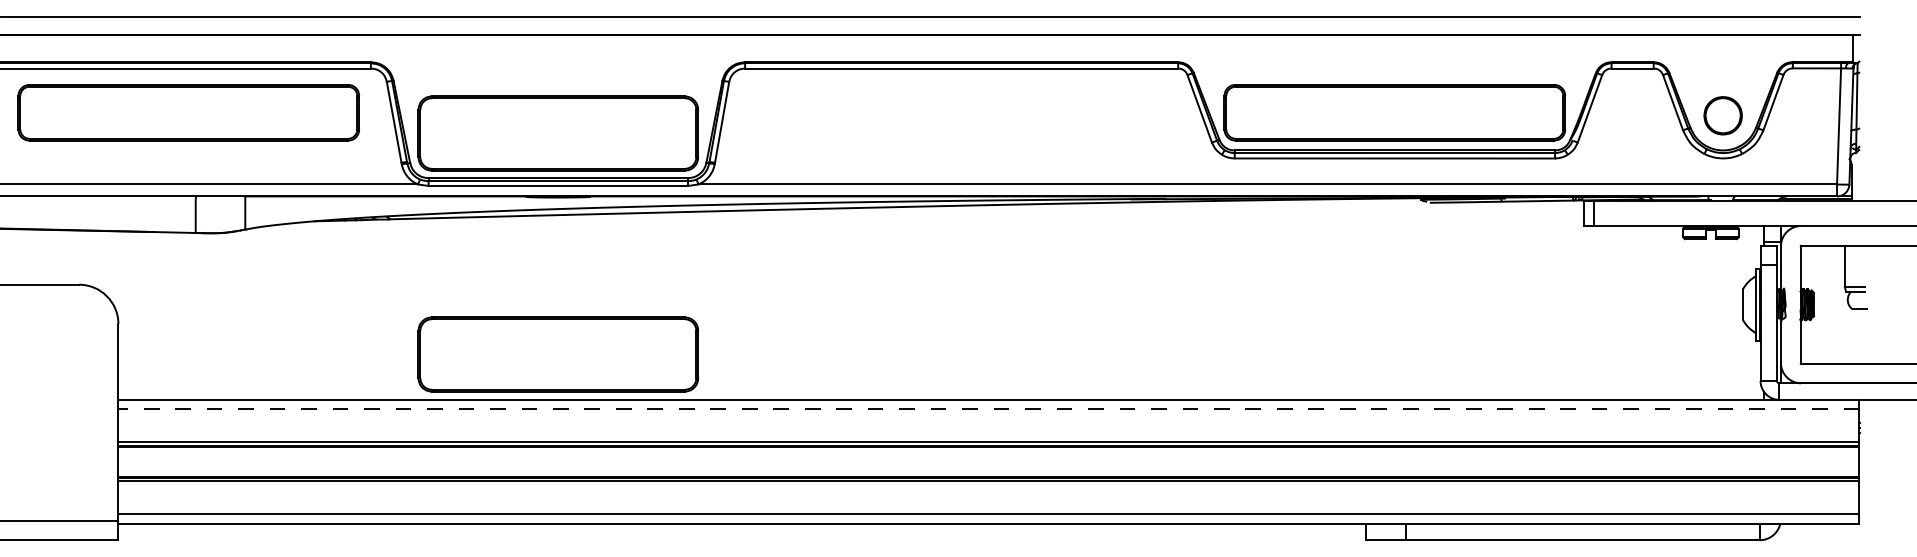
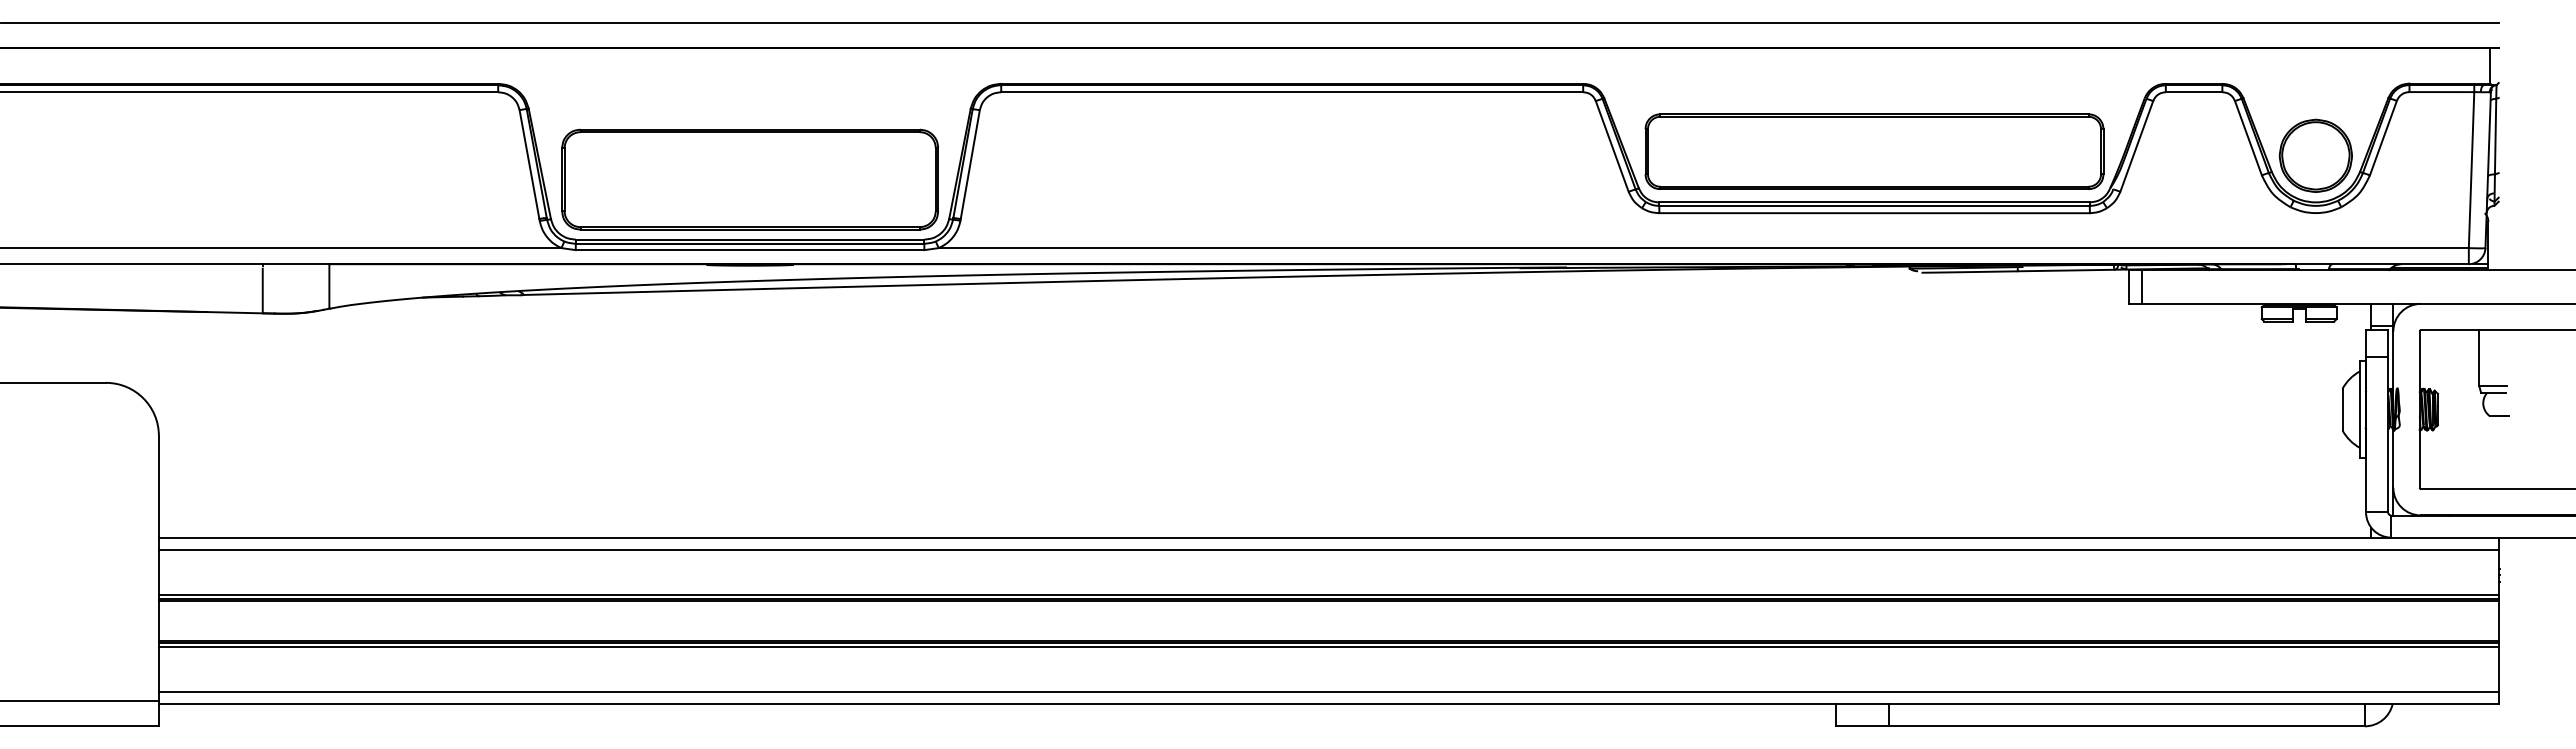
part: (188, 112) -> (253, 151), removed
part: (1722, 115) -> (2315, 155), size x1.43
part: (557, 354) -> (749, 476), removed
line: (988, 409) -> (1328, 550), dashed -> solid

